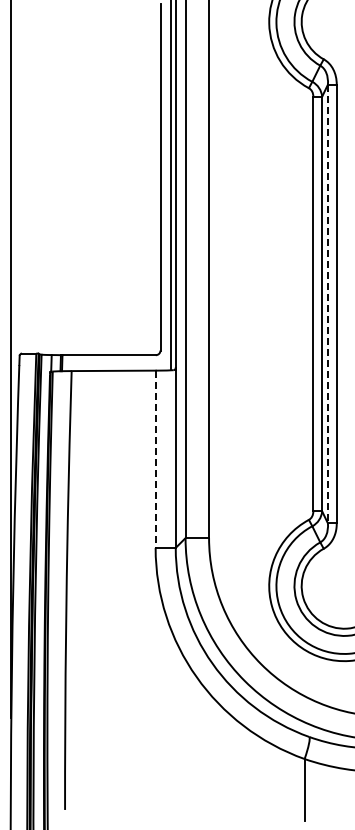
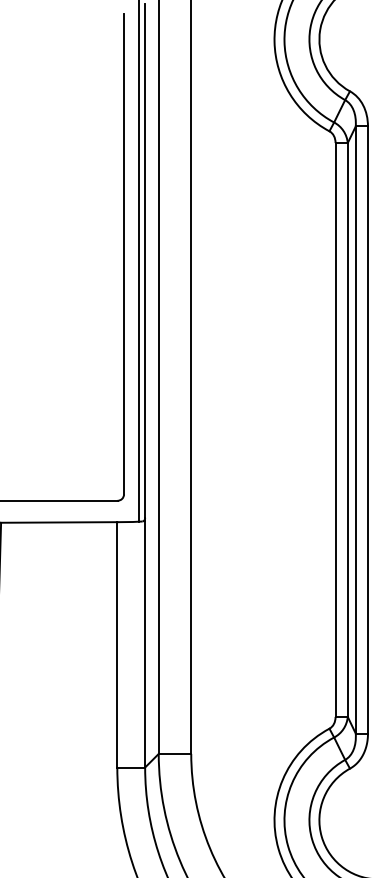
line: (327, 304) -> (355, 430), dashed -> solid
line: (155, 459) -> (117, 645), dashed -> solid

